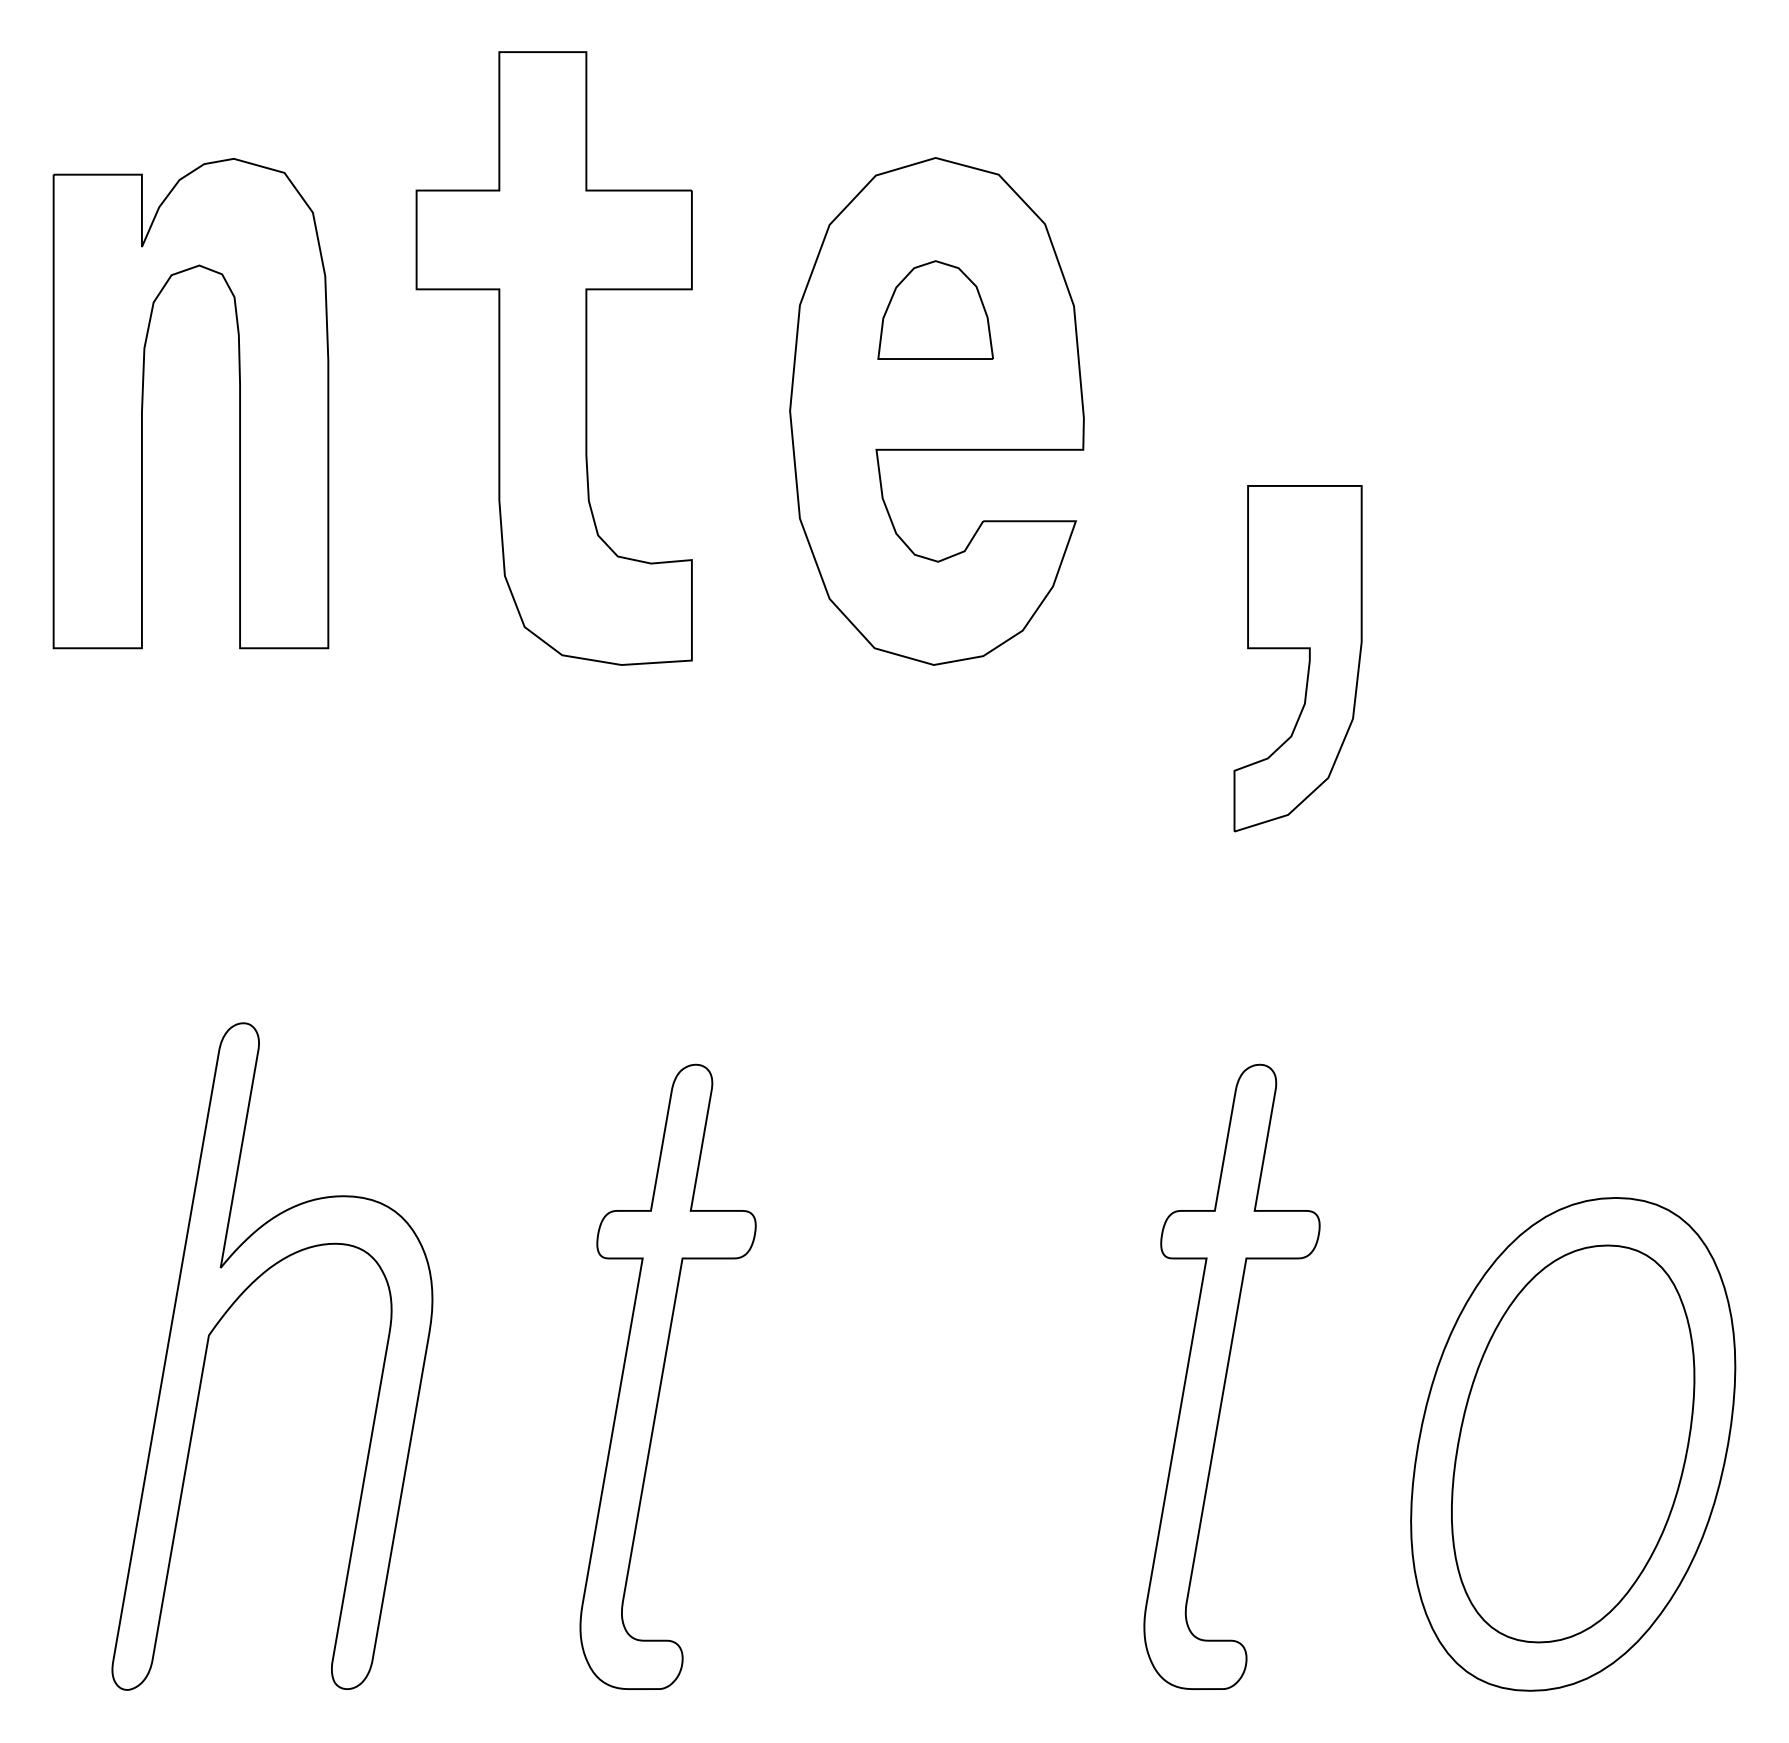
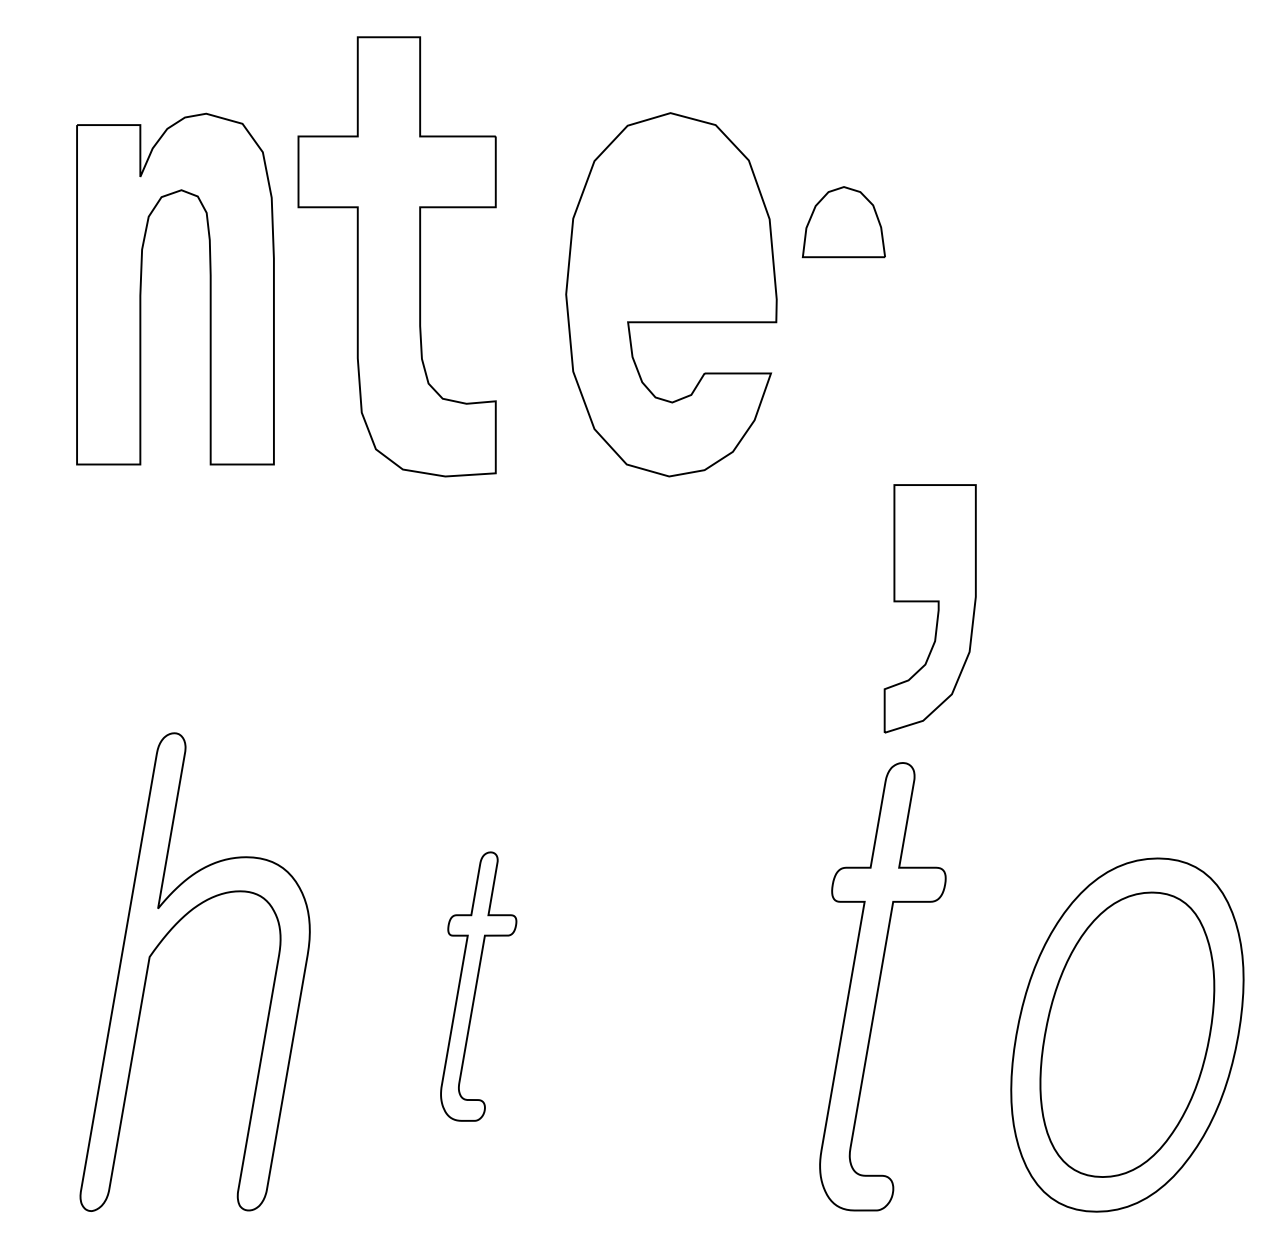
part: (935, 309) -> (843, 221), moved
part: (143, 403) -> (141, 289), moved
part: (1297, 649) -> (929, 602), moved
part: (667, 1376) -> (478, 986), size x0.6

